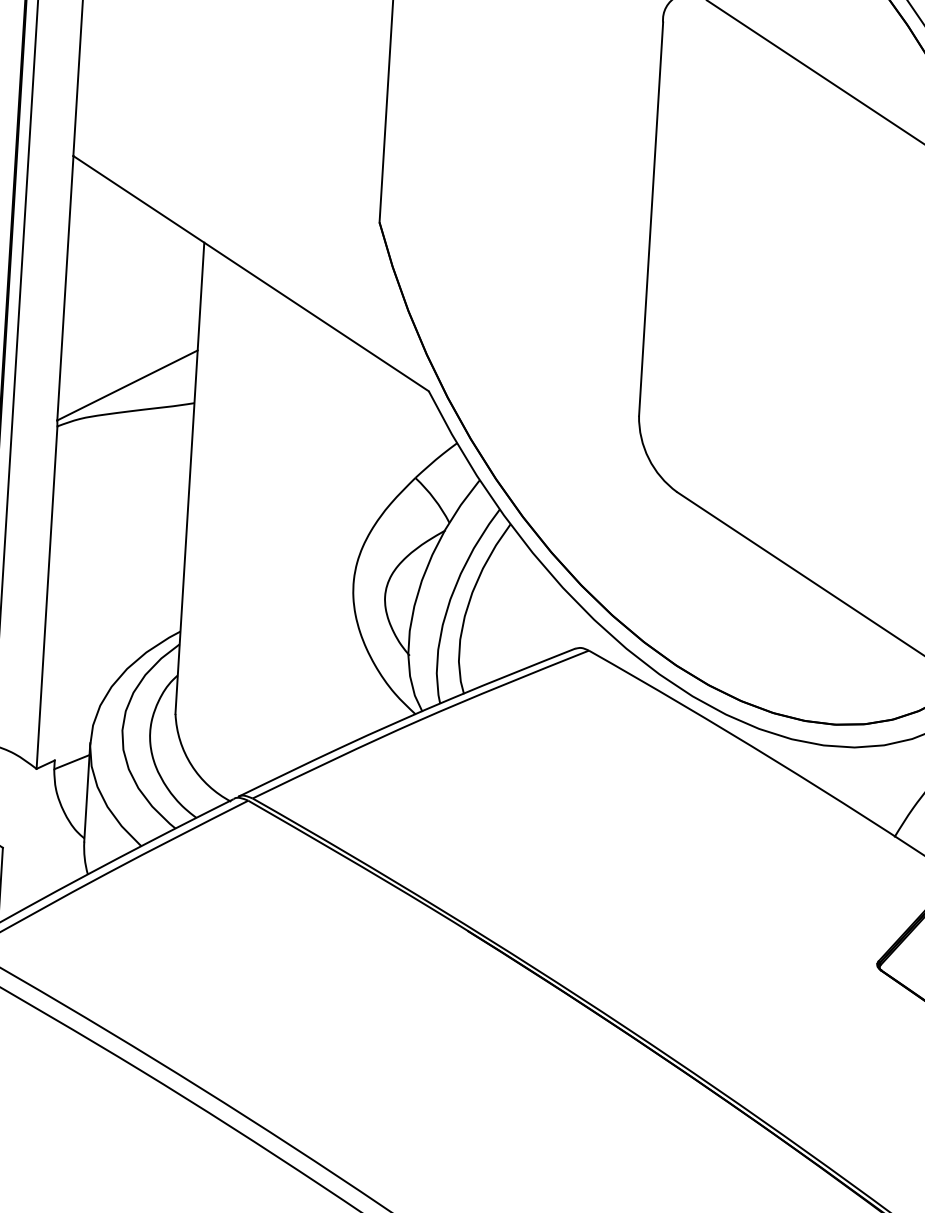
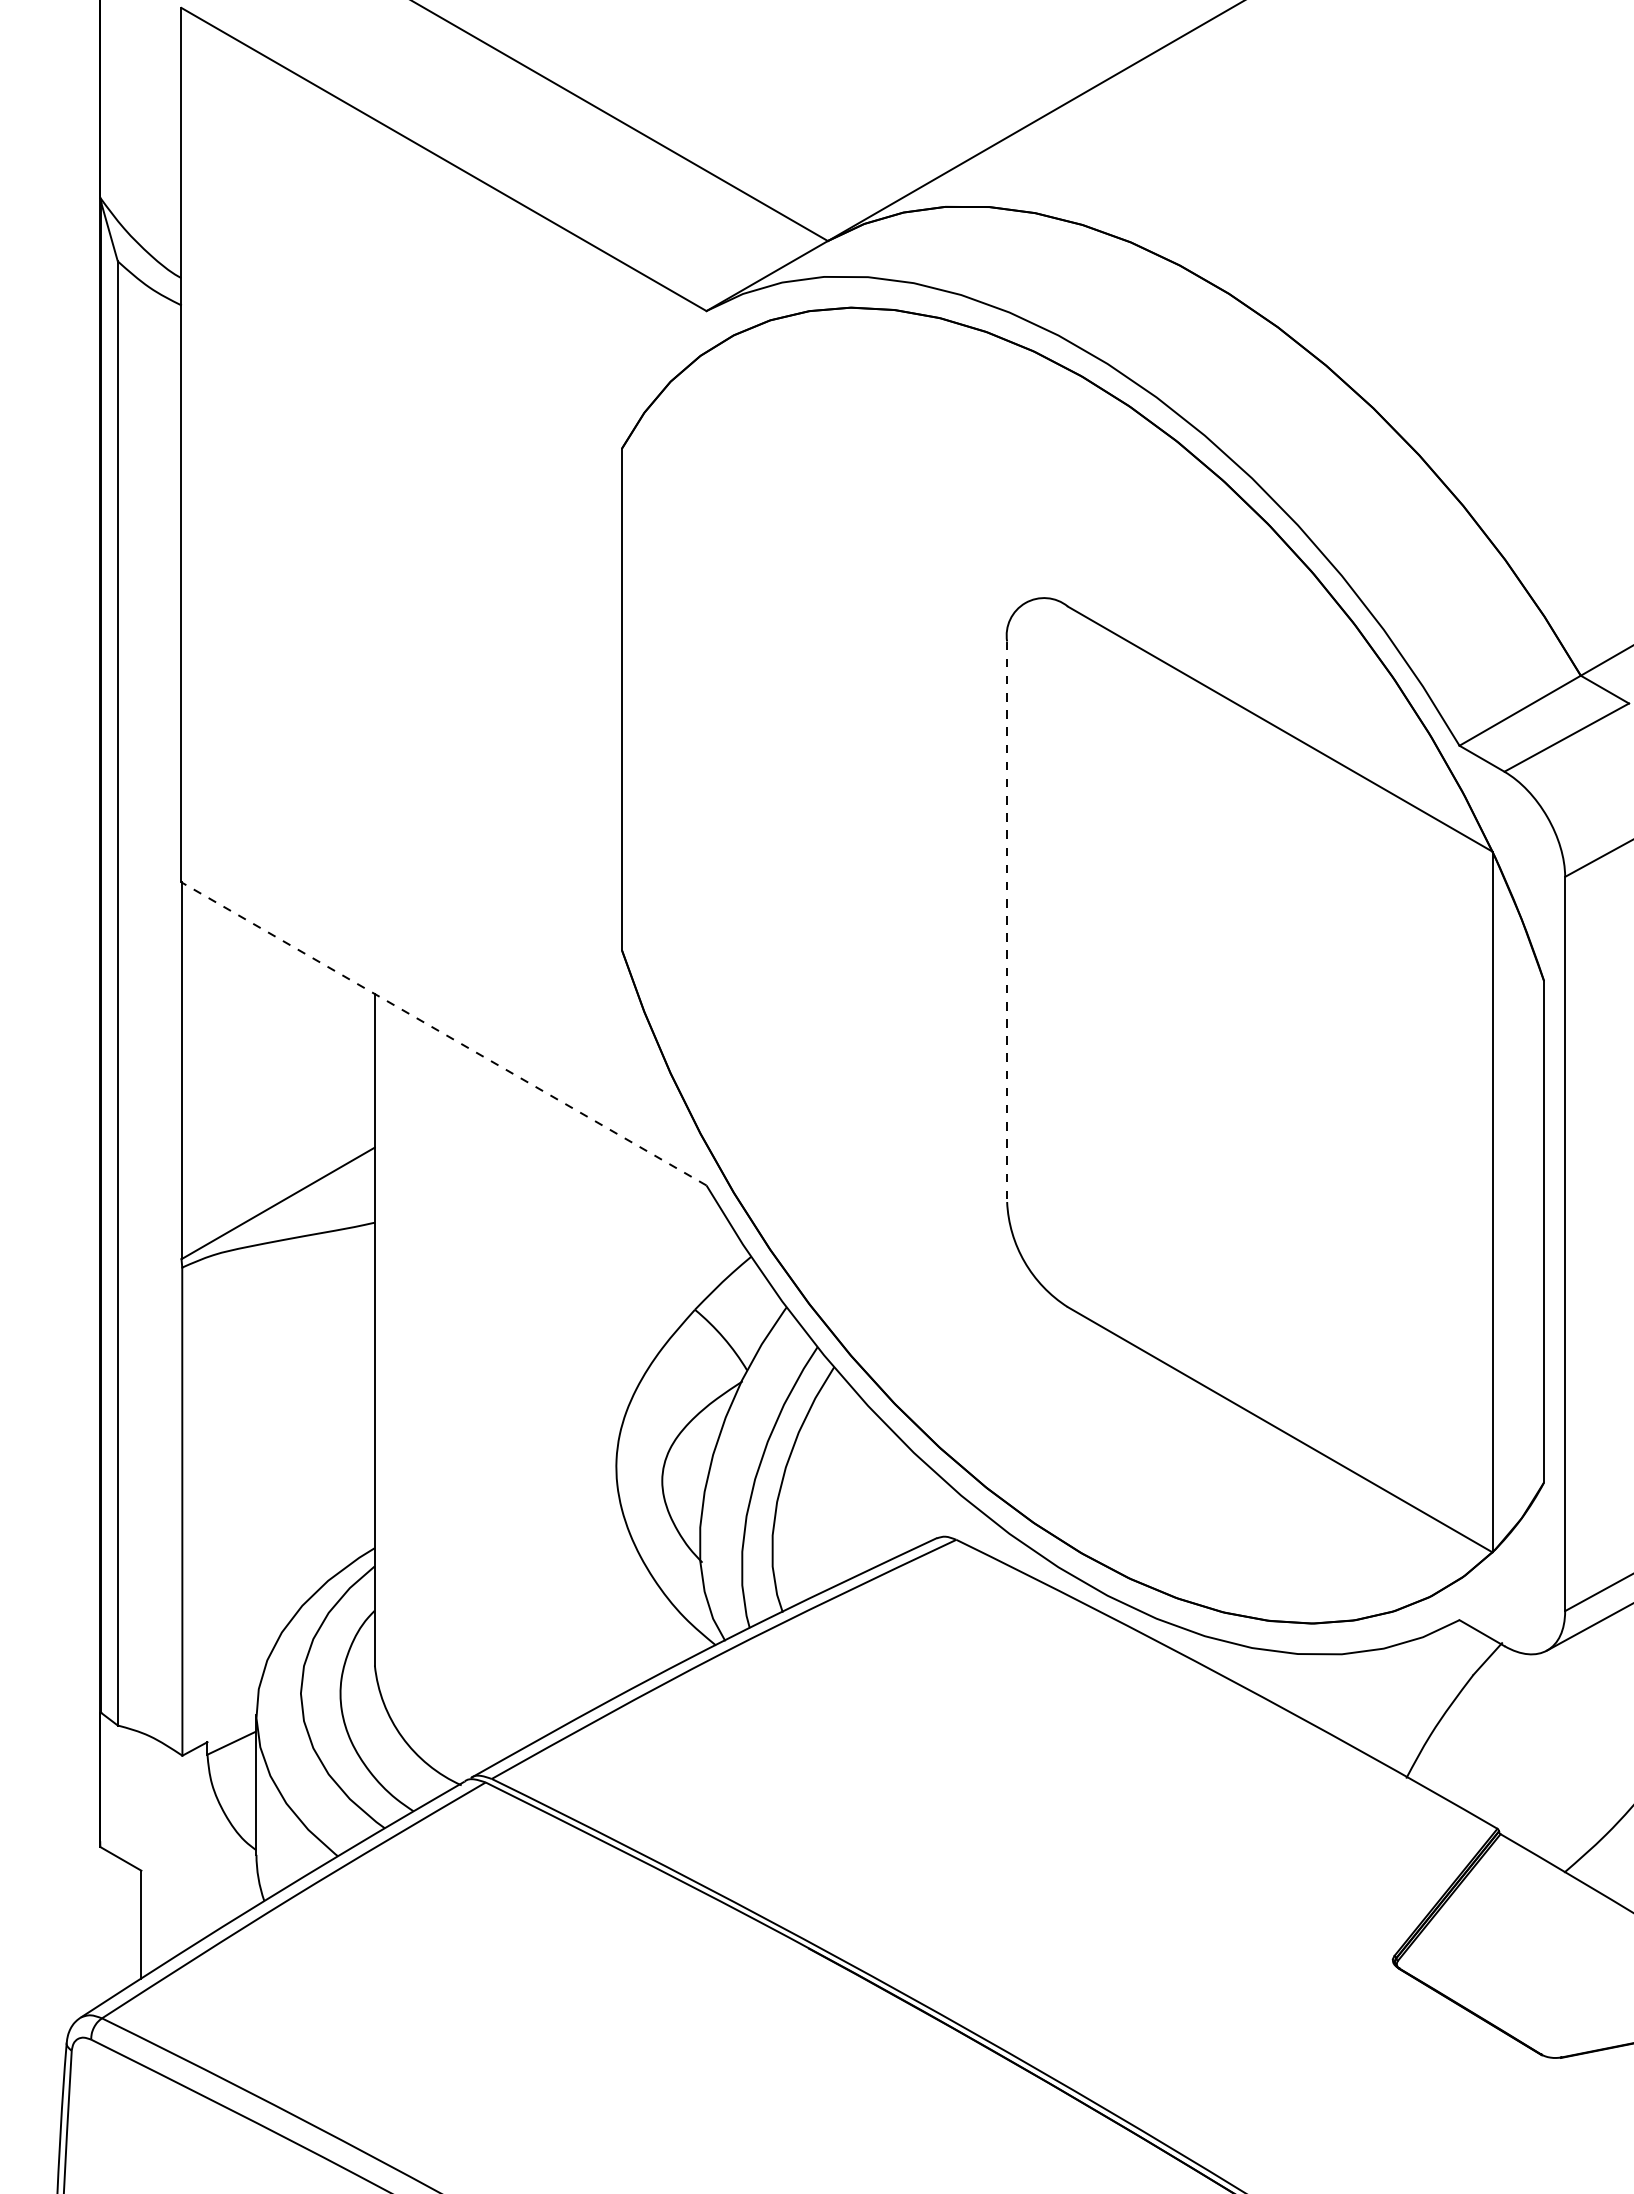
line: (651, 219) -> (1007, 922), solid -> dashed
line: (250, 273) -> (443, 1033), solid -> dashed

